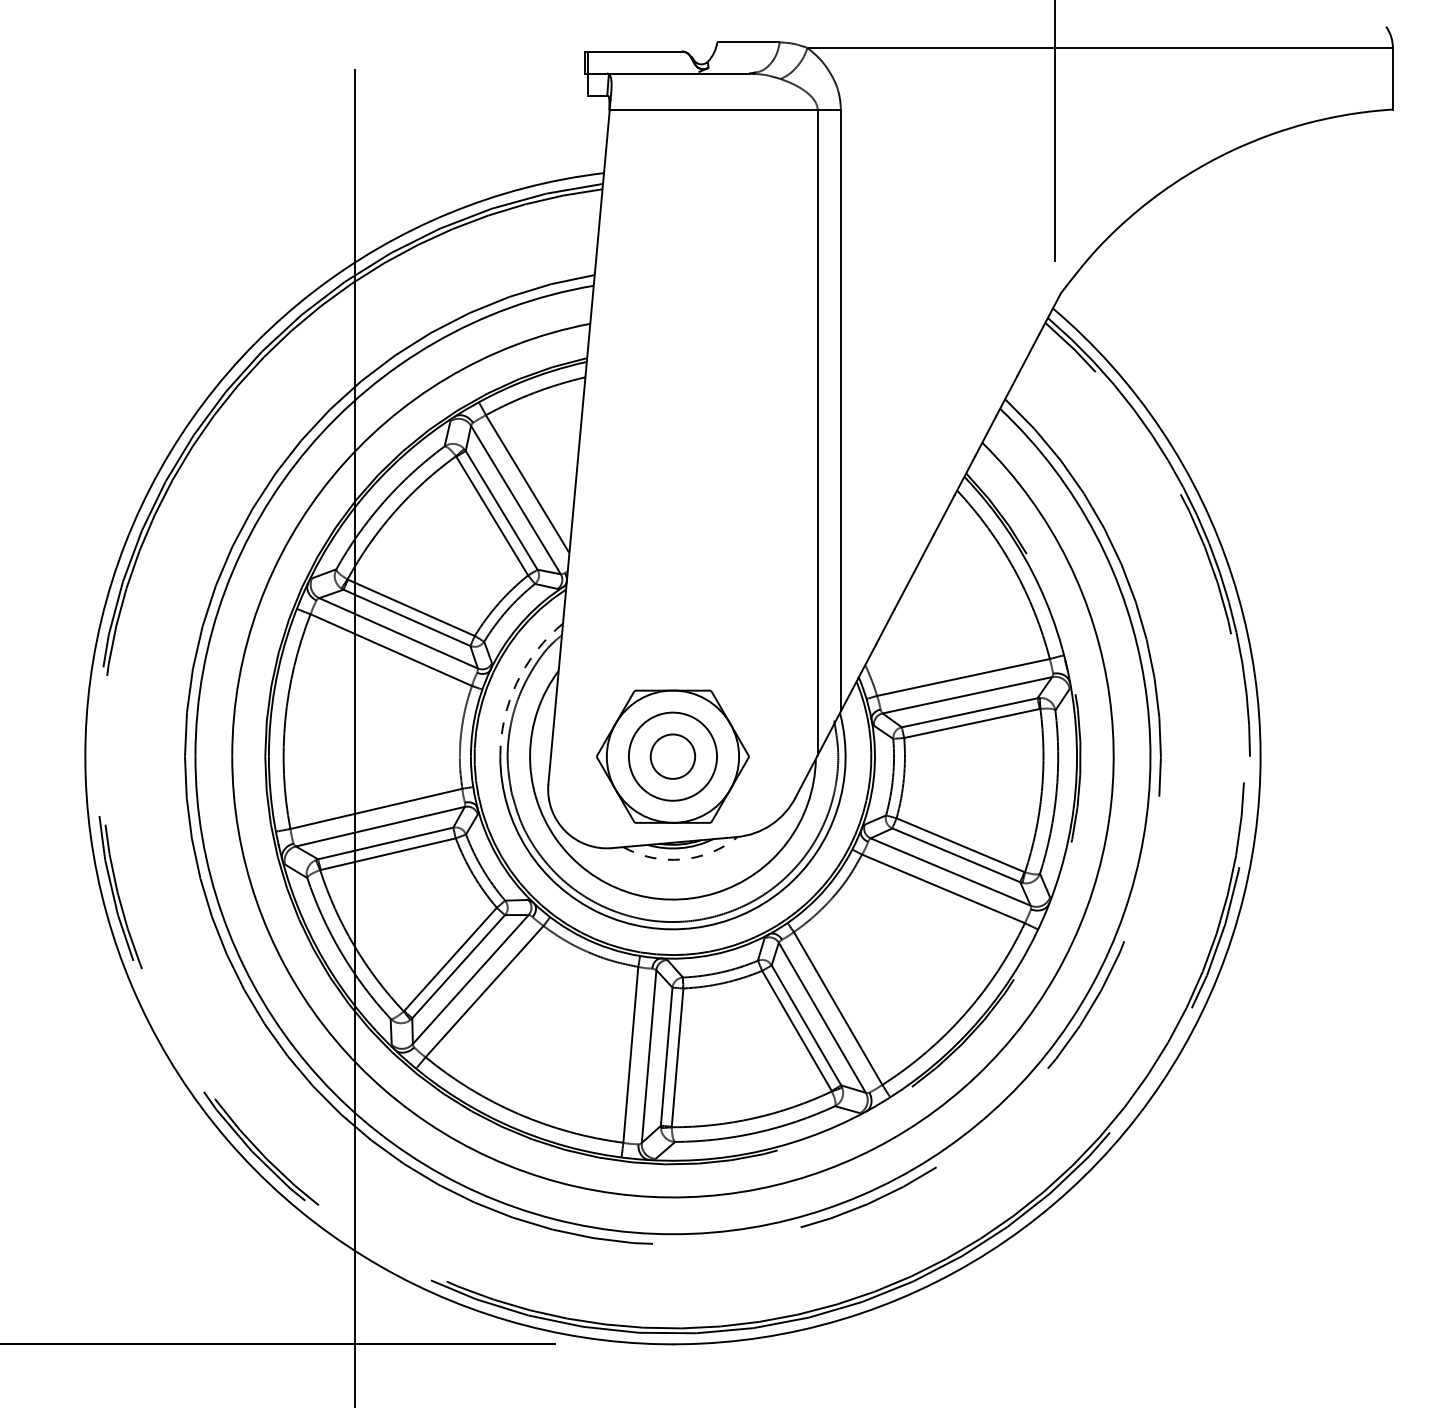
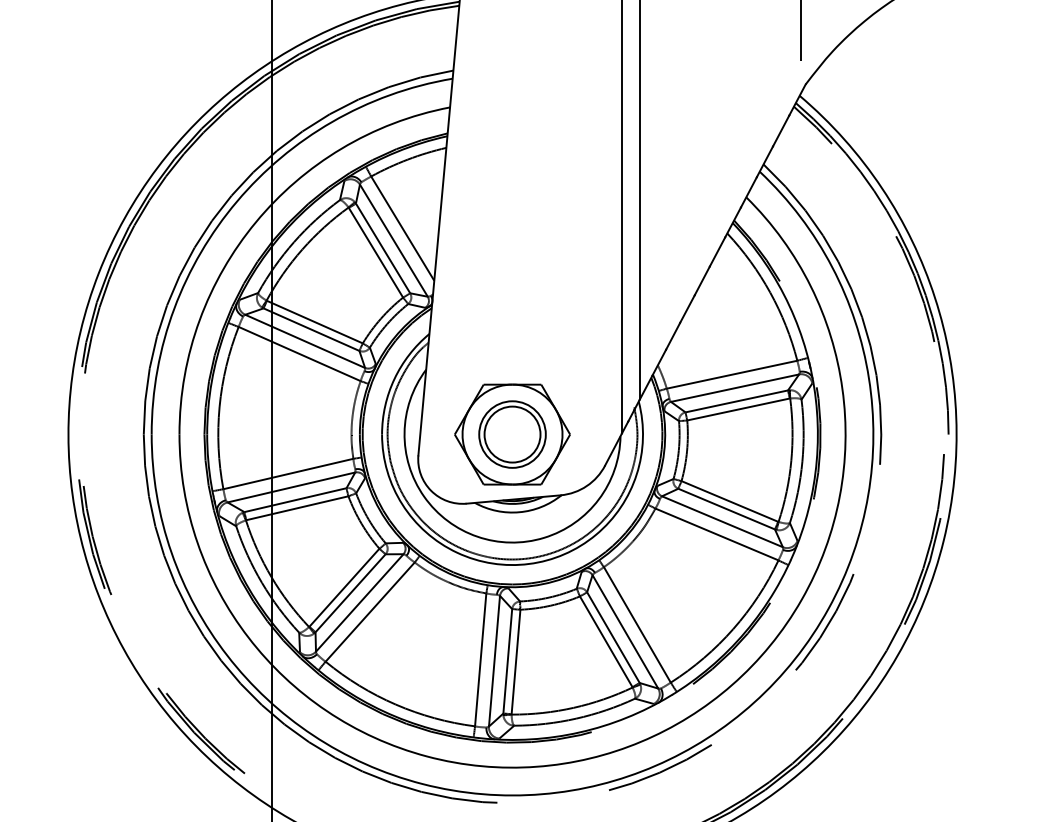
arc: (516, 683) -> (394, 379), dashed -> solid
circle: (672, 756) -> (512, 434), size x1.67
arc: (682, 859) -> (519, 512), dashed -> solid

